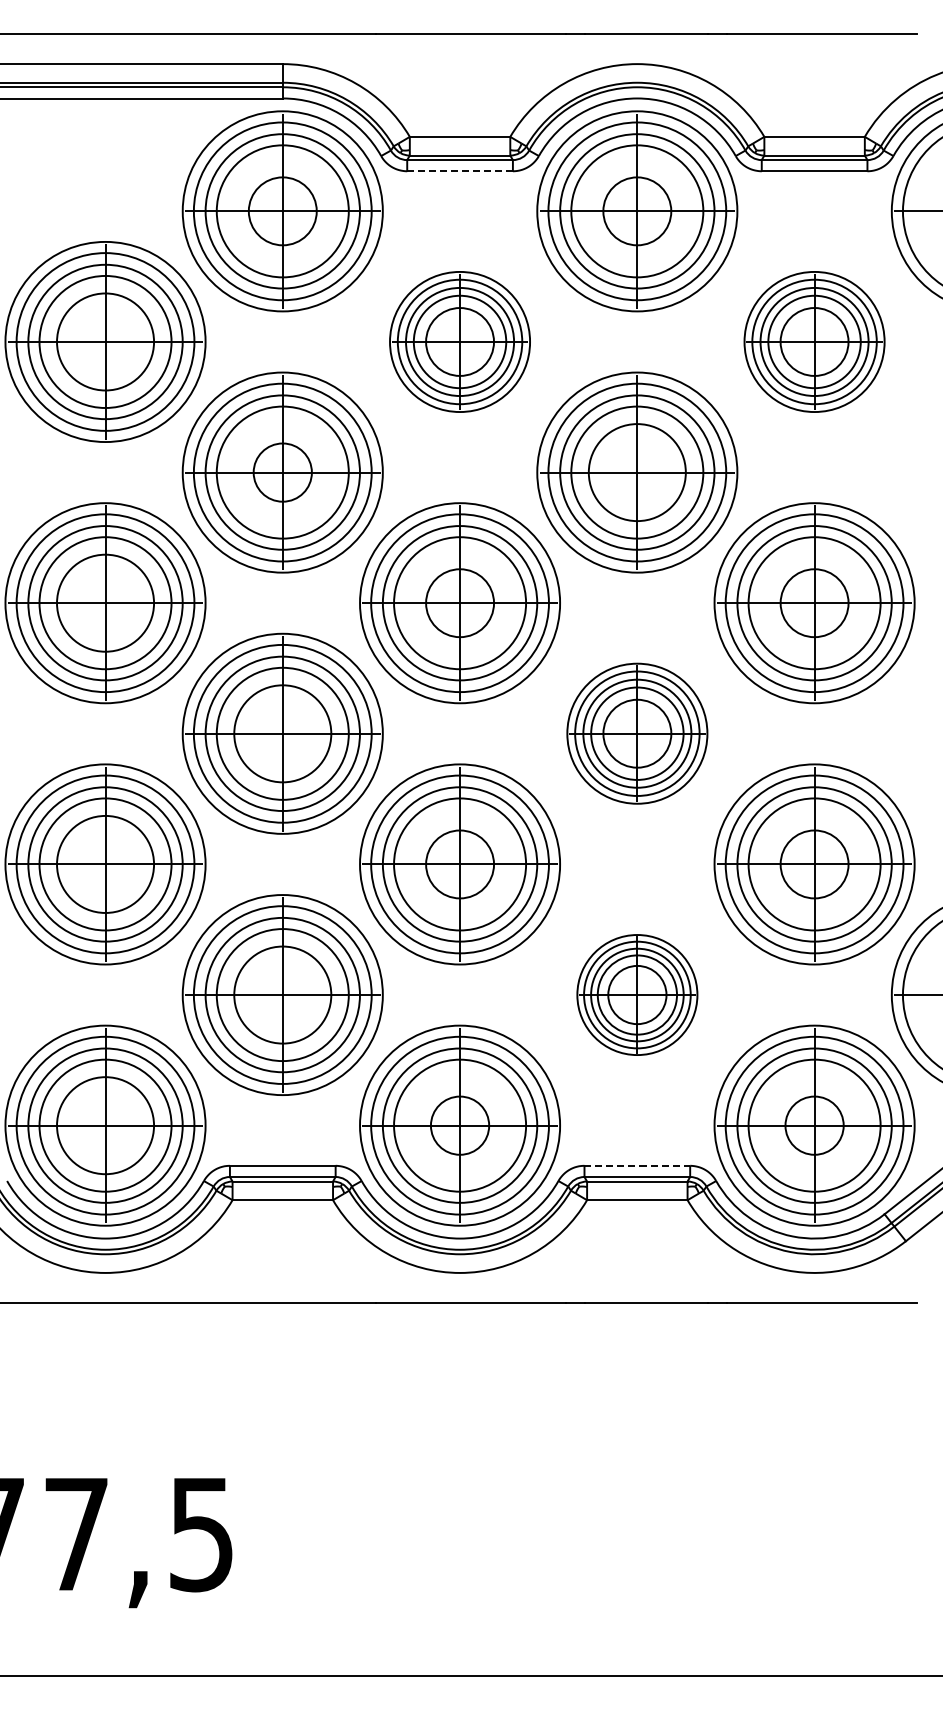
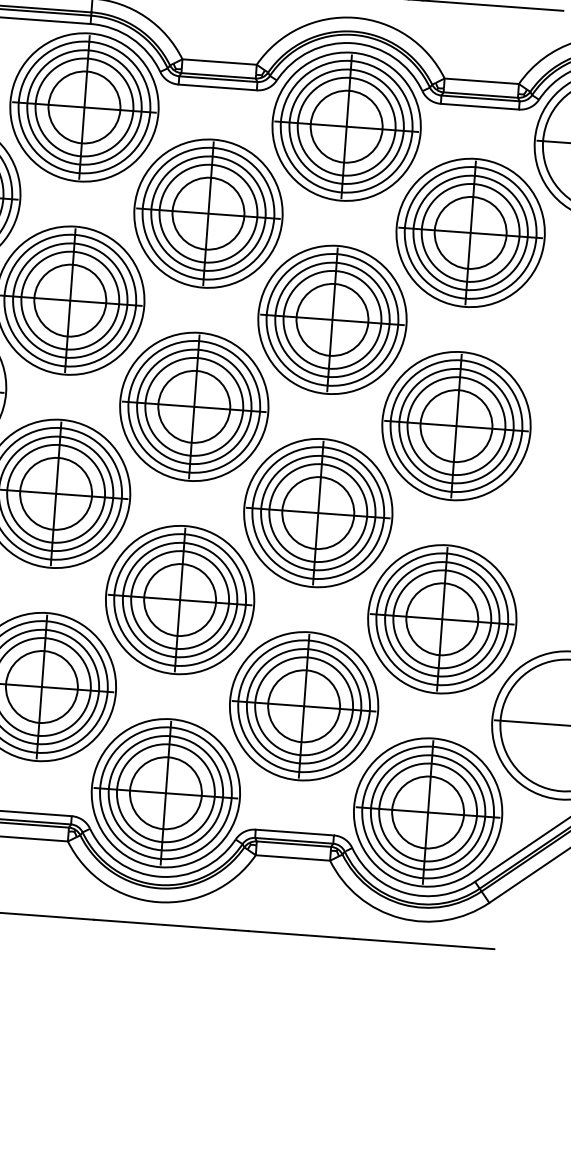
line: (460, 171) -> (218, 87), dashed -> solid
circle: (282, 210) -> (84, 106), size x1.43
circle: (636, 210) -> (346, 126), size x1.43
part: (459, 341) -> (208, 213), size x1.43
part: (814, 341) -> (470, 232), size x1.43
circle: (282, 472) -> (70, 300), size x1.67
circle: (459, 602) -> (193, 406), size x1.43
circle: (814, 602) -> (456, 425), size x1.43
part: (637, 733) -> (318, 512), size x1.43
circle: (459, 863) -> (179, 599), size x1.43
circle: (814, 863) -> (442, 618), size x1.43
part: (637, 994) -> (304, 705), size x1.67
circle: (459, 1125) -> (165, 793), size x1.67
circle: (814, 1125) -> (428, 812), size x1.67
line: (637, 1165) -> (294, 832), dashed -> solid

